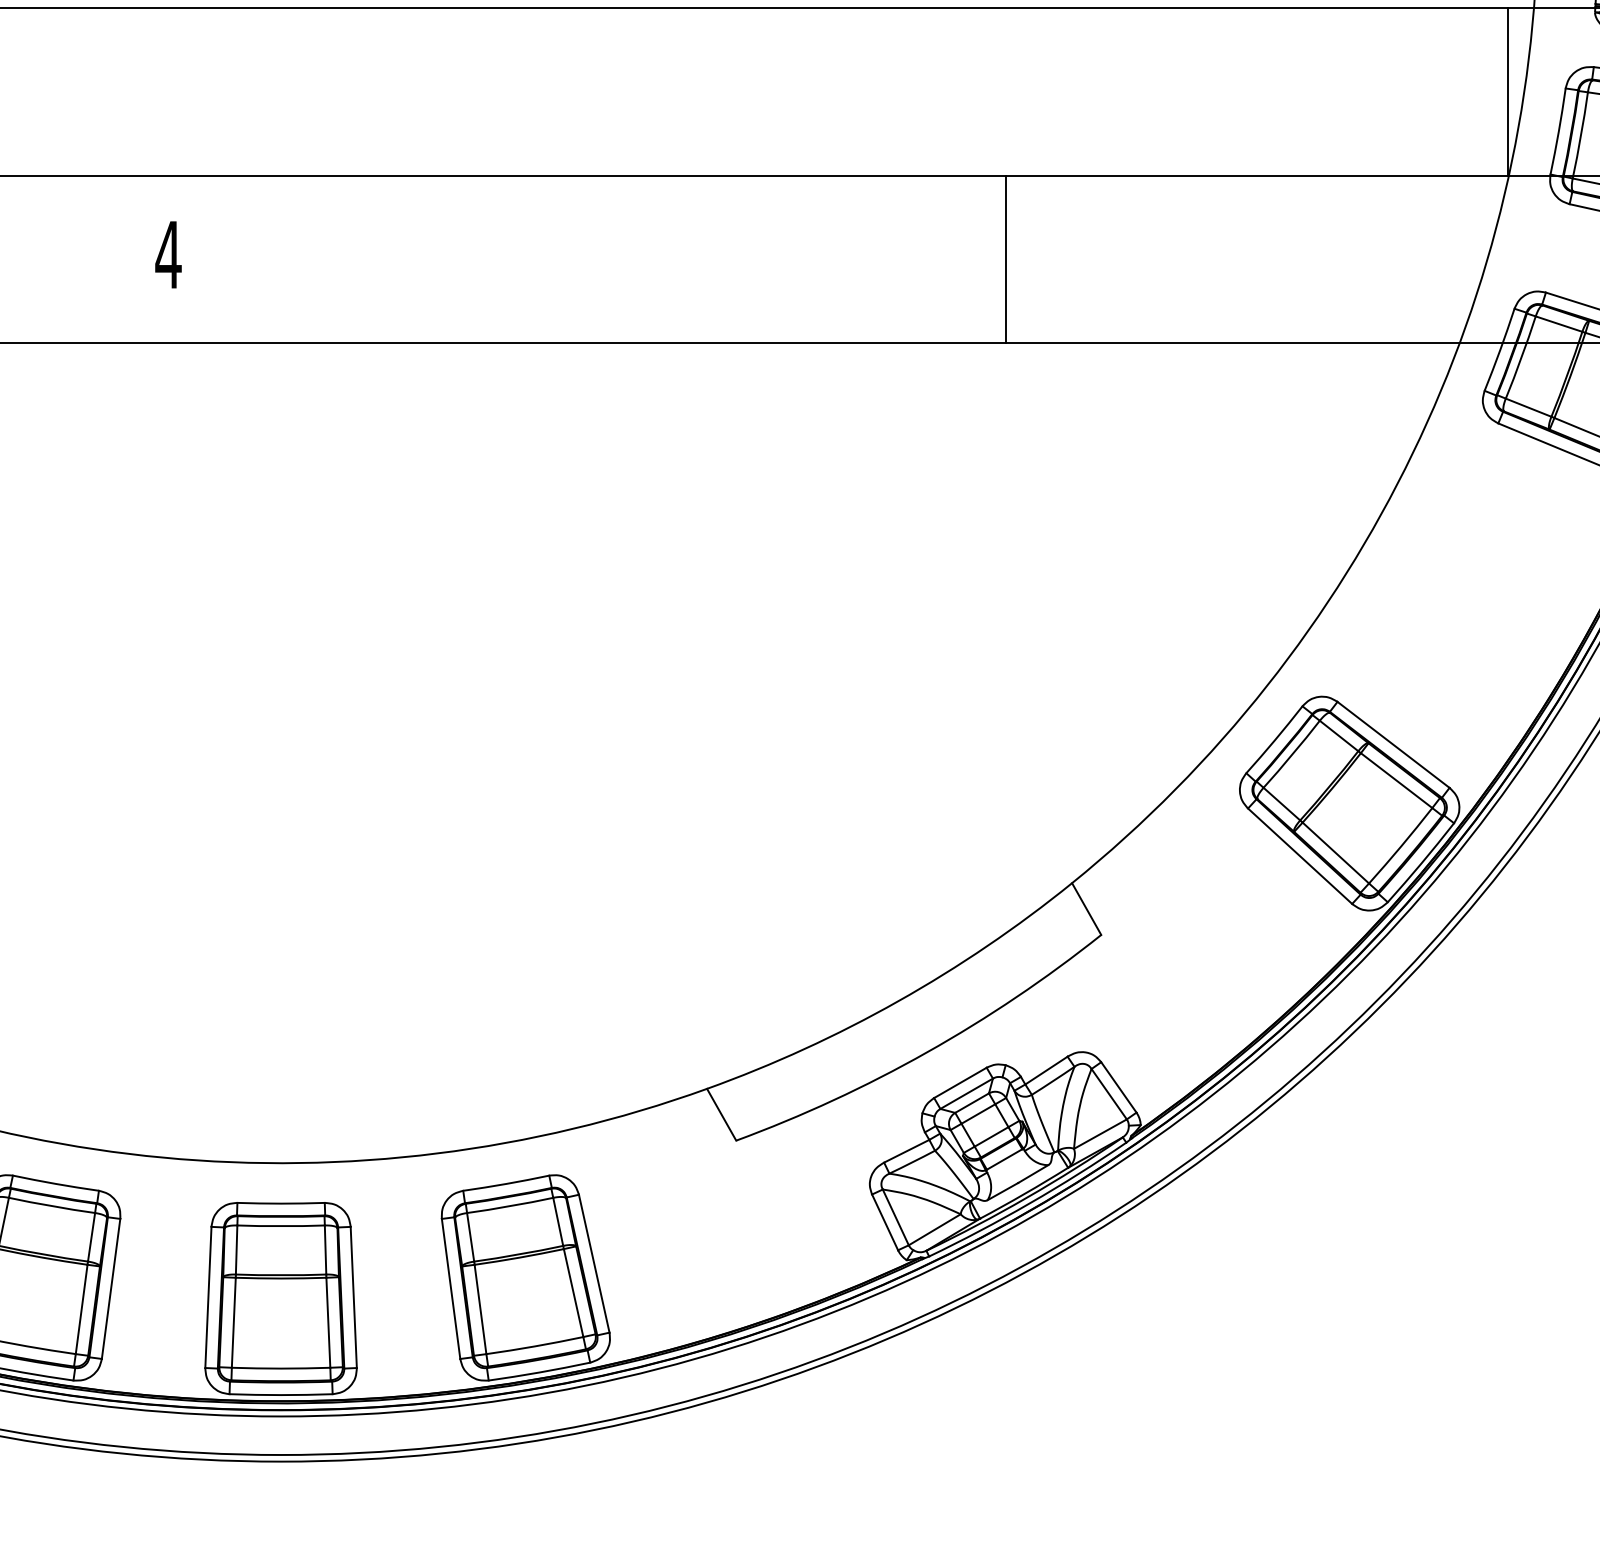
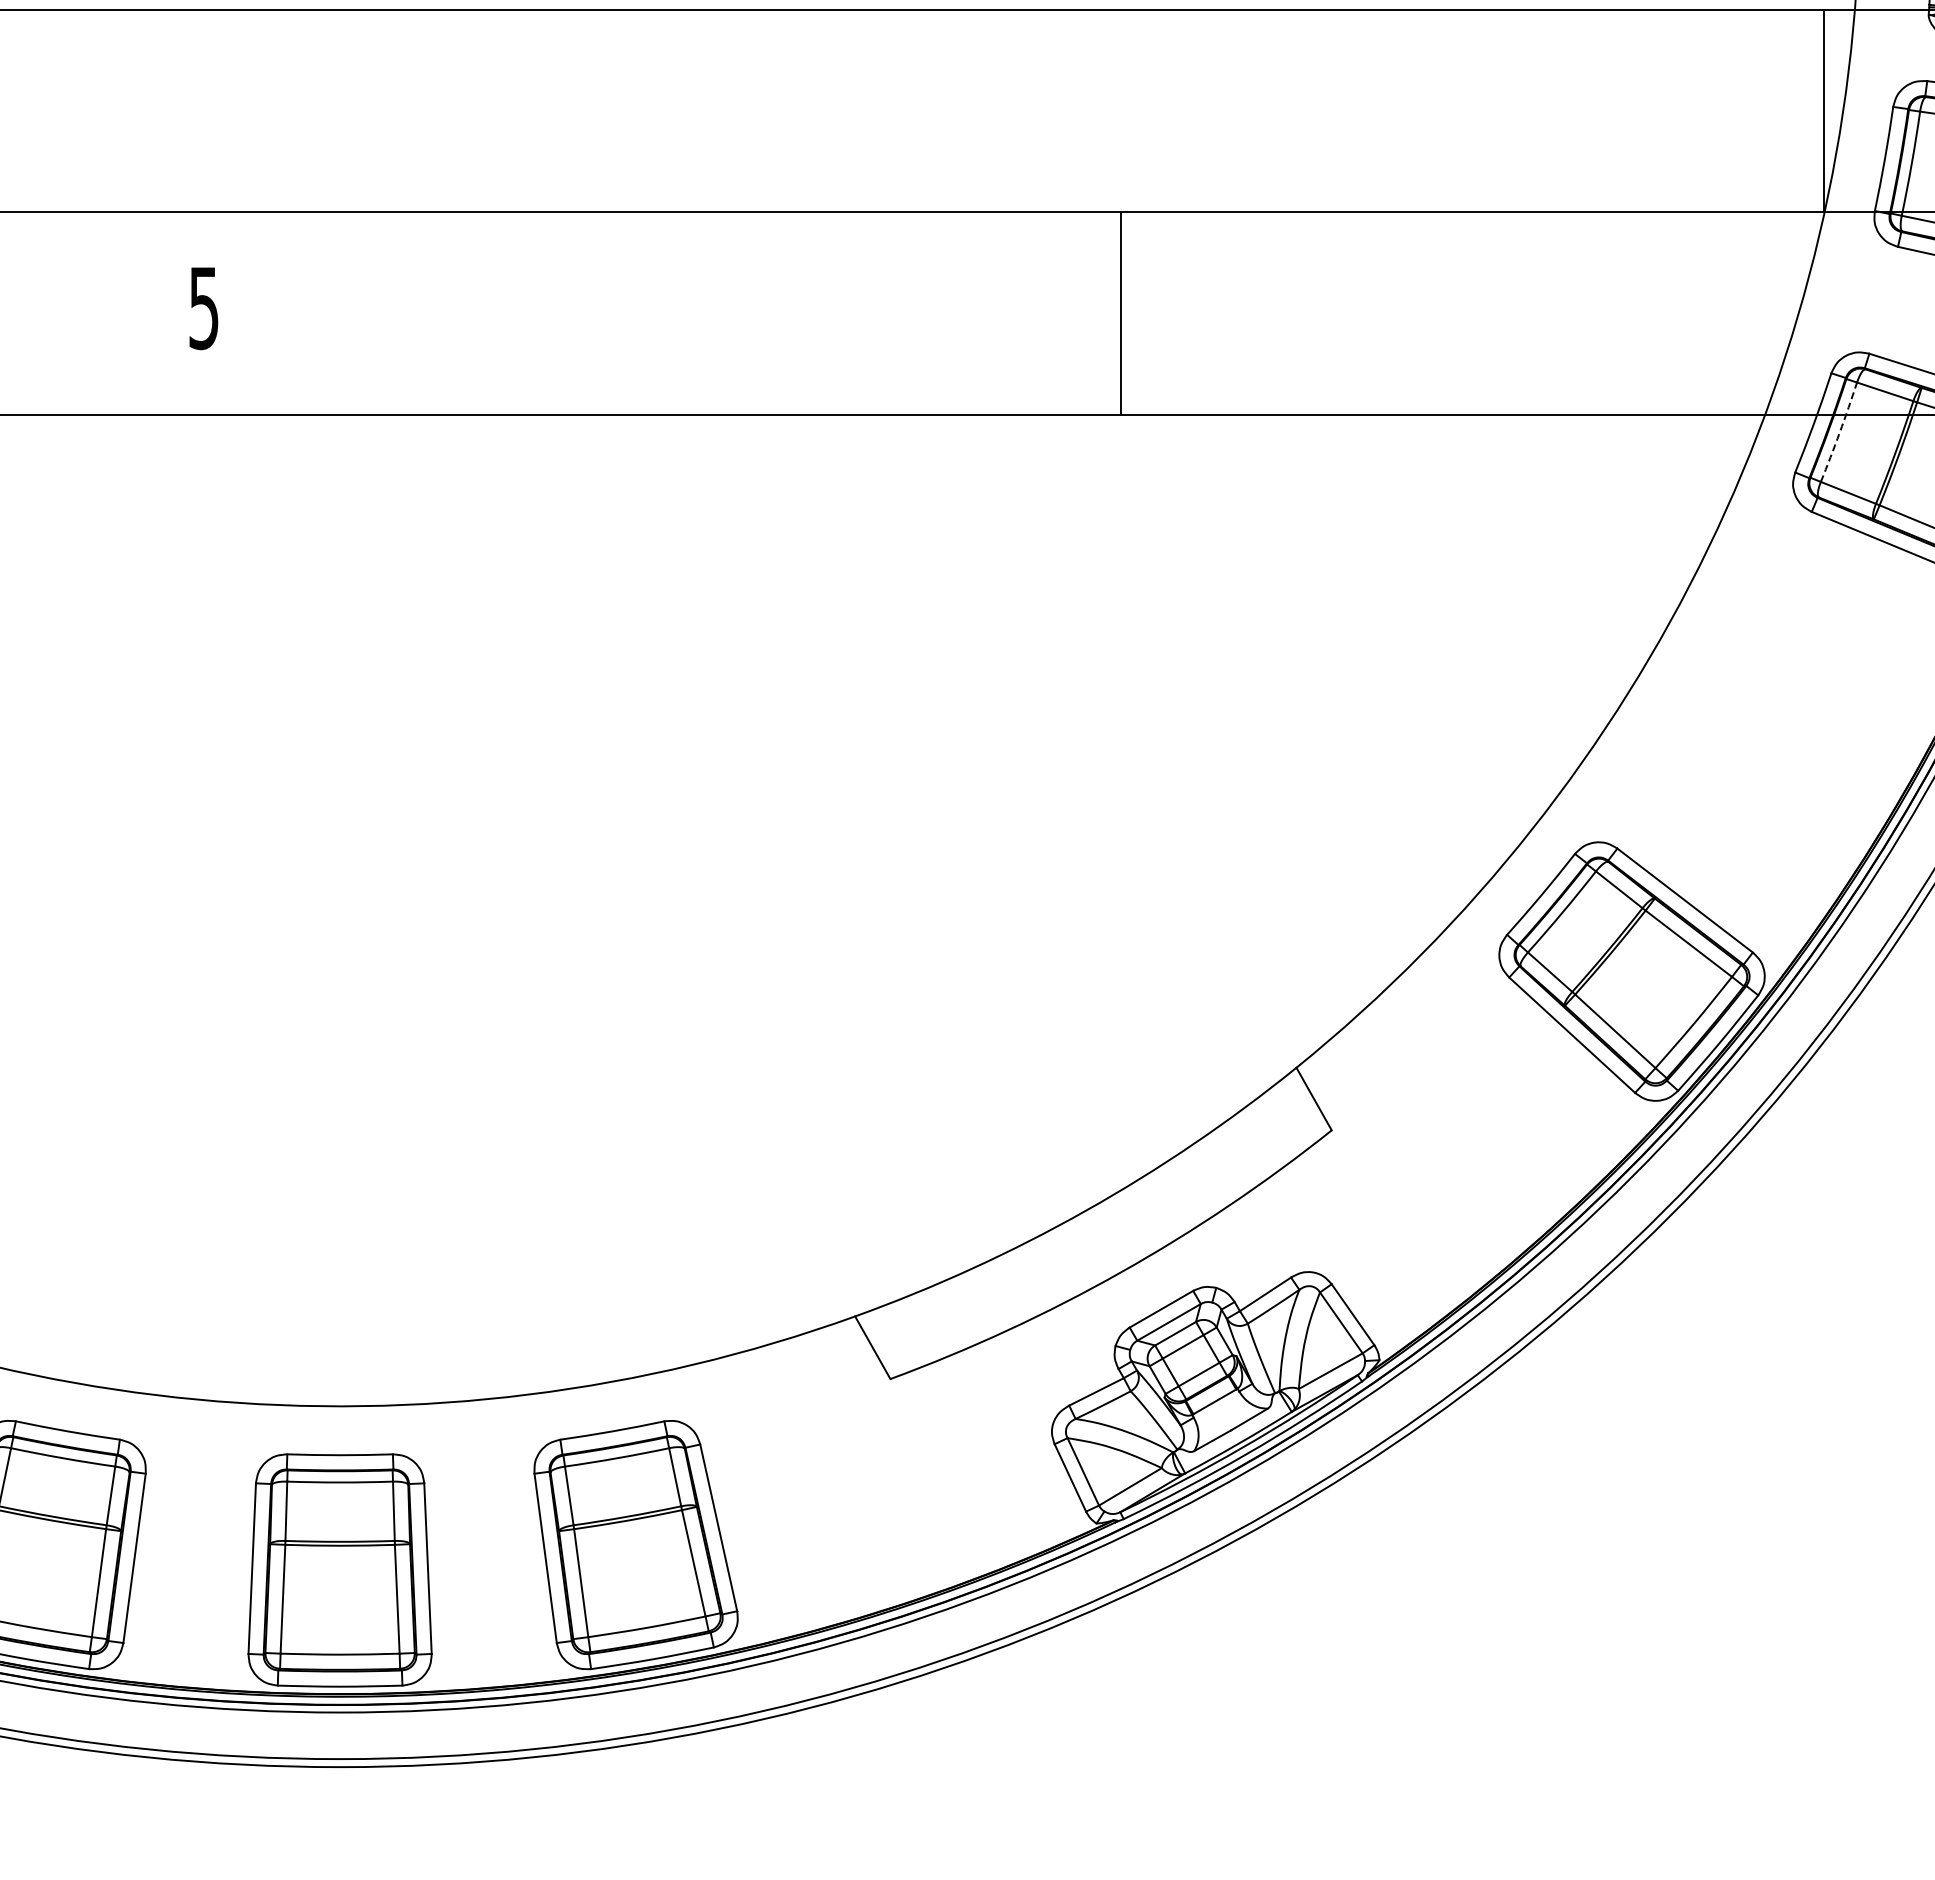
text: (168, 255) -> (203, 308), 4 -> 5
line: (1005, 259) -> (1121, 313), moved
arc: (1521, 357) -> (1839, 432), solid -> dashed

